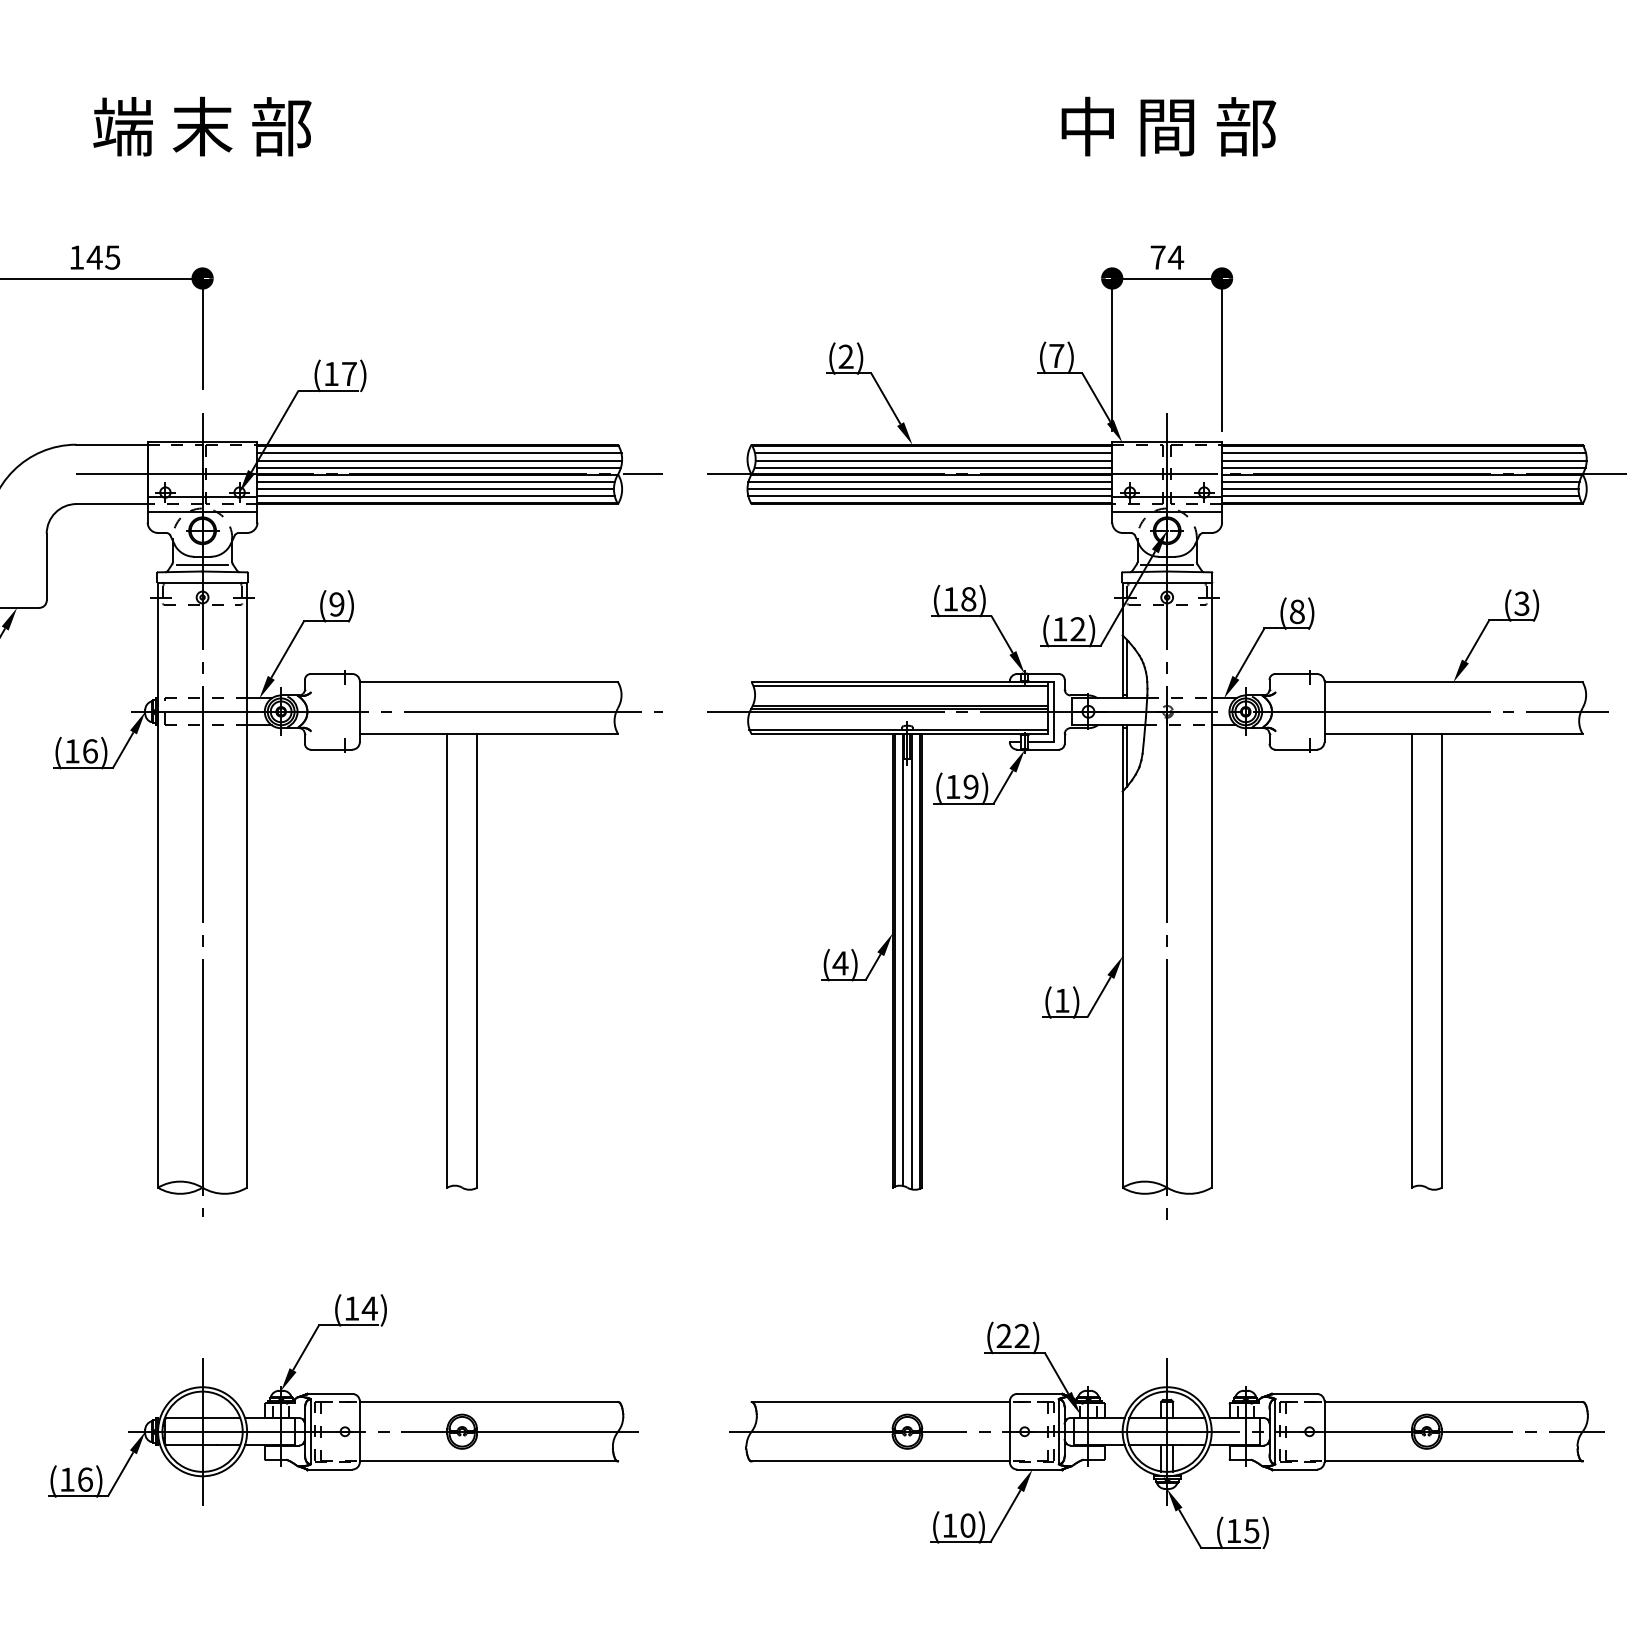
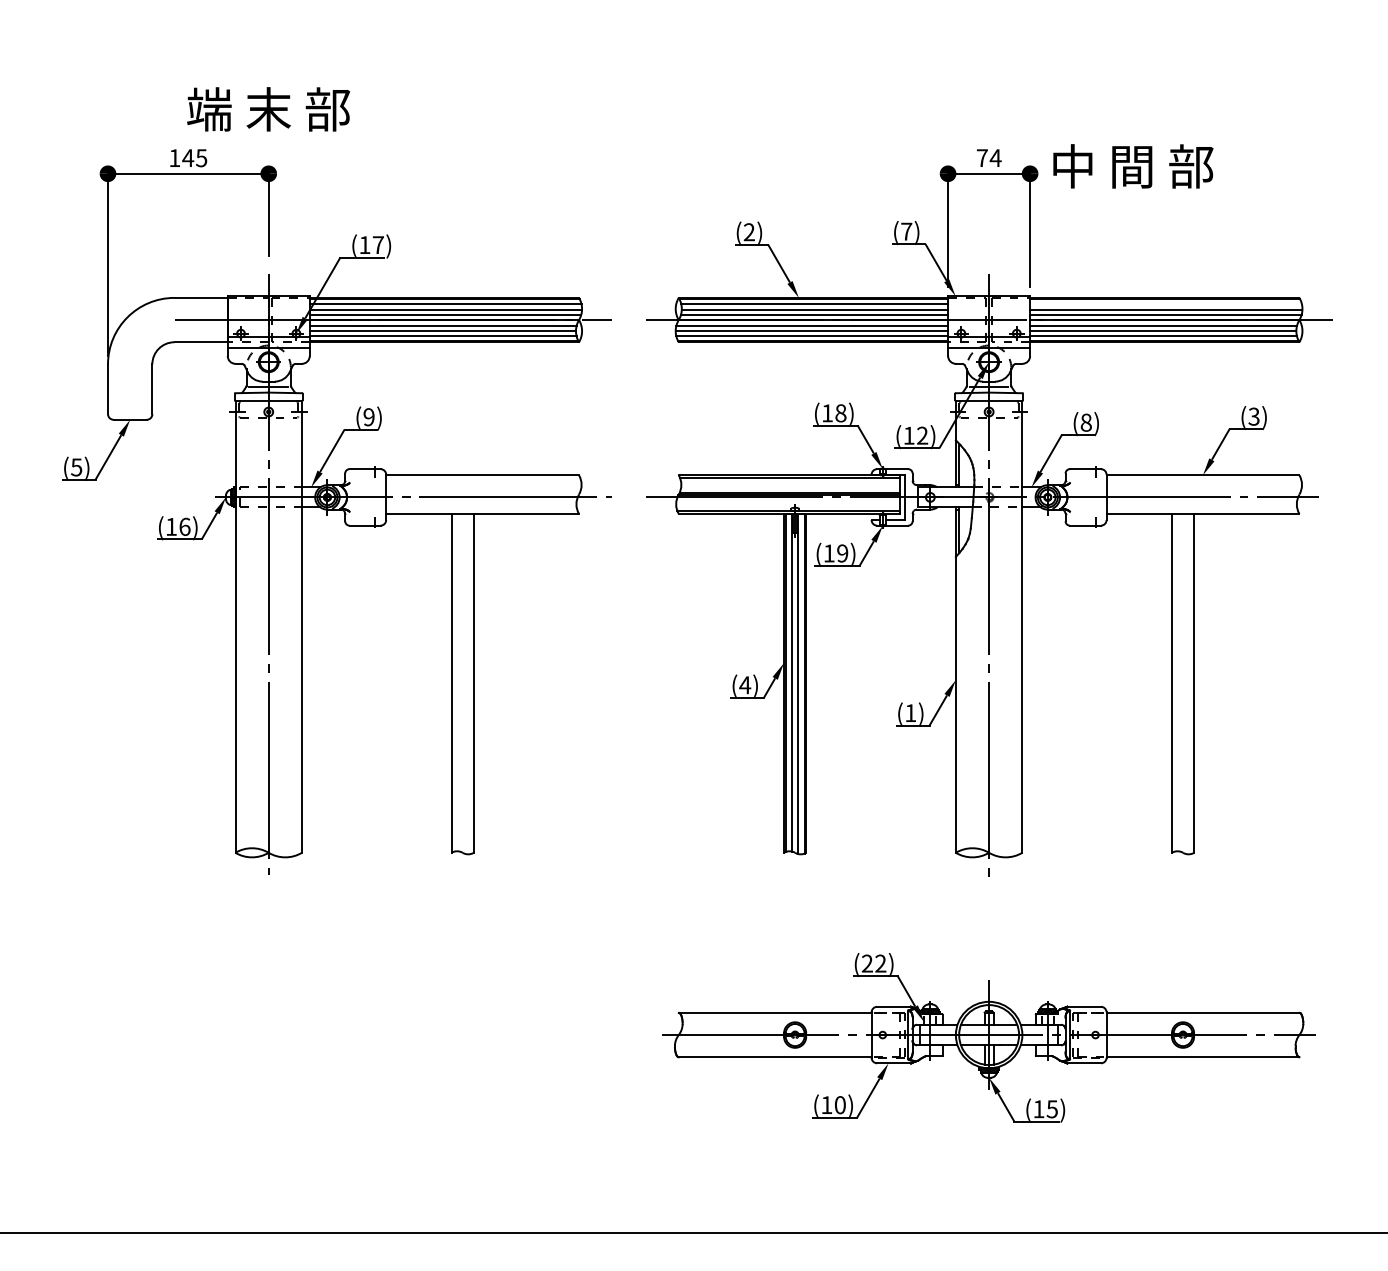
text: (202, 126) -> (268, 109), moved
text: (1169, 126) -> (1133, 166), moved
line: (1404, 453) -> (1166, 304), removed
part: (342, 1398) -> (373, 1010), removed

